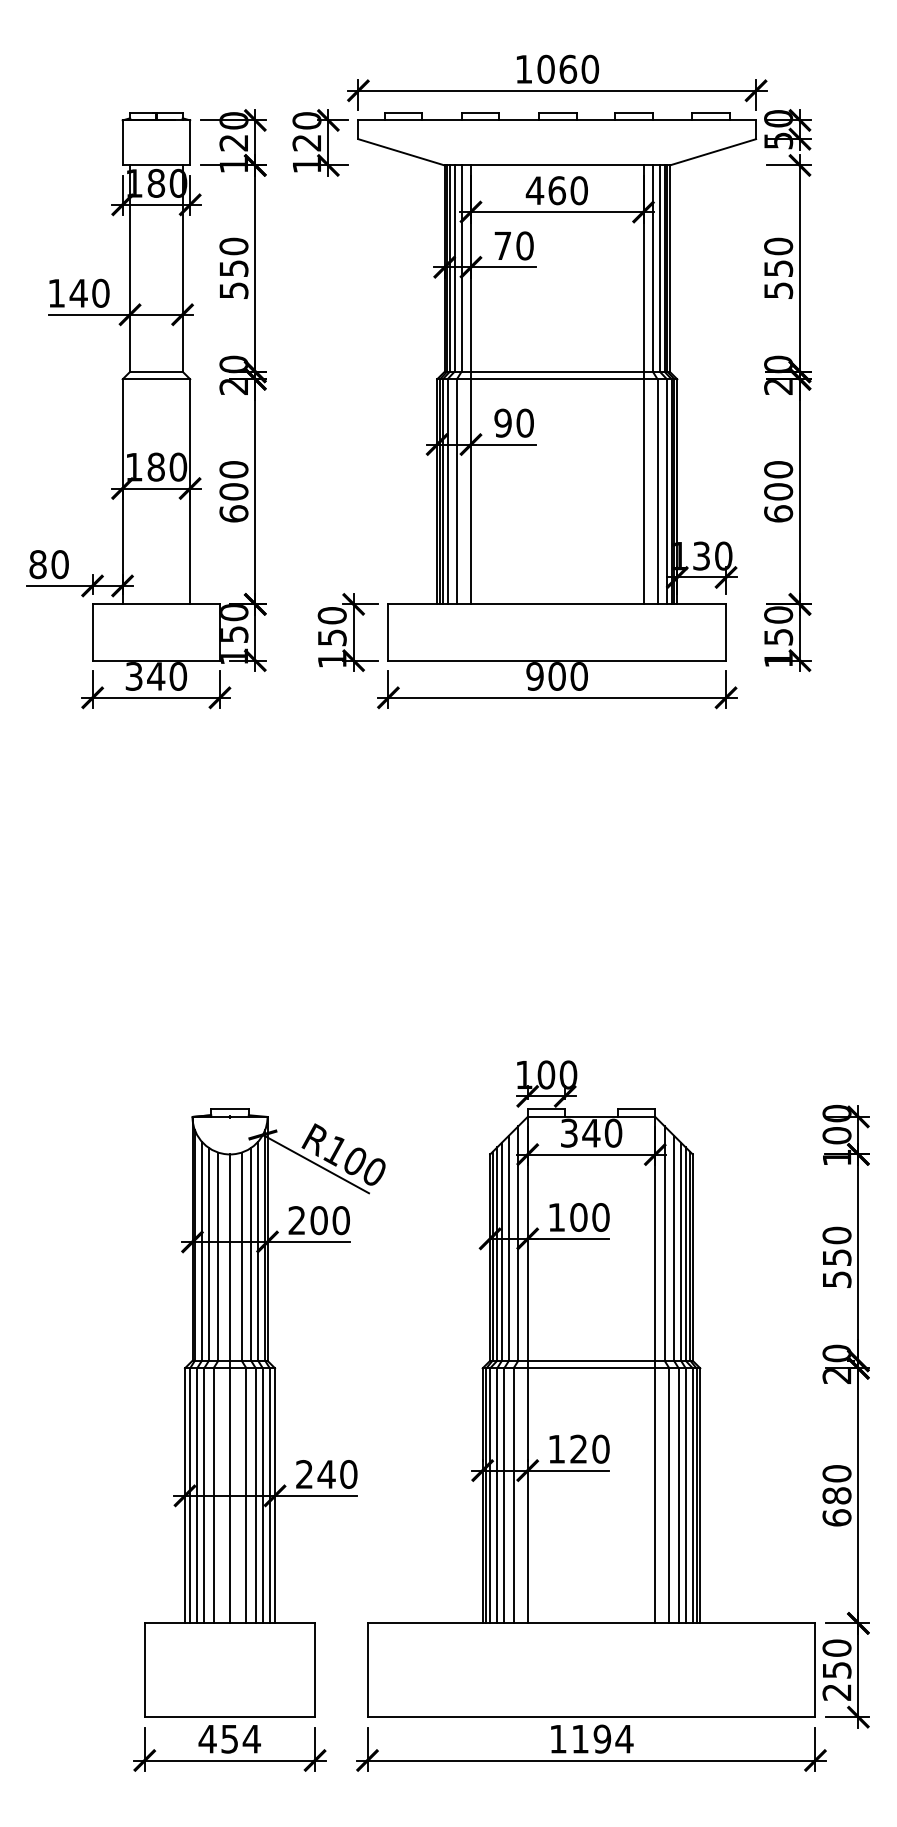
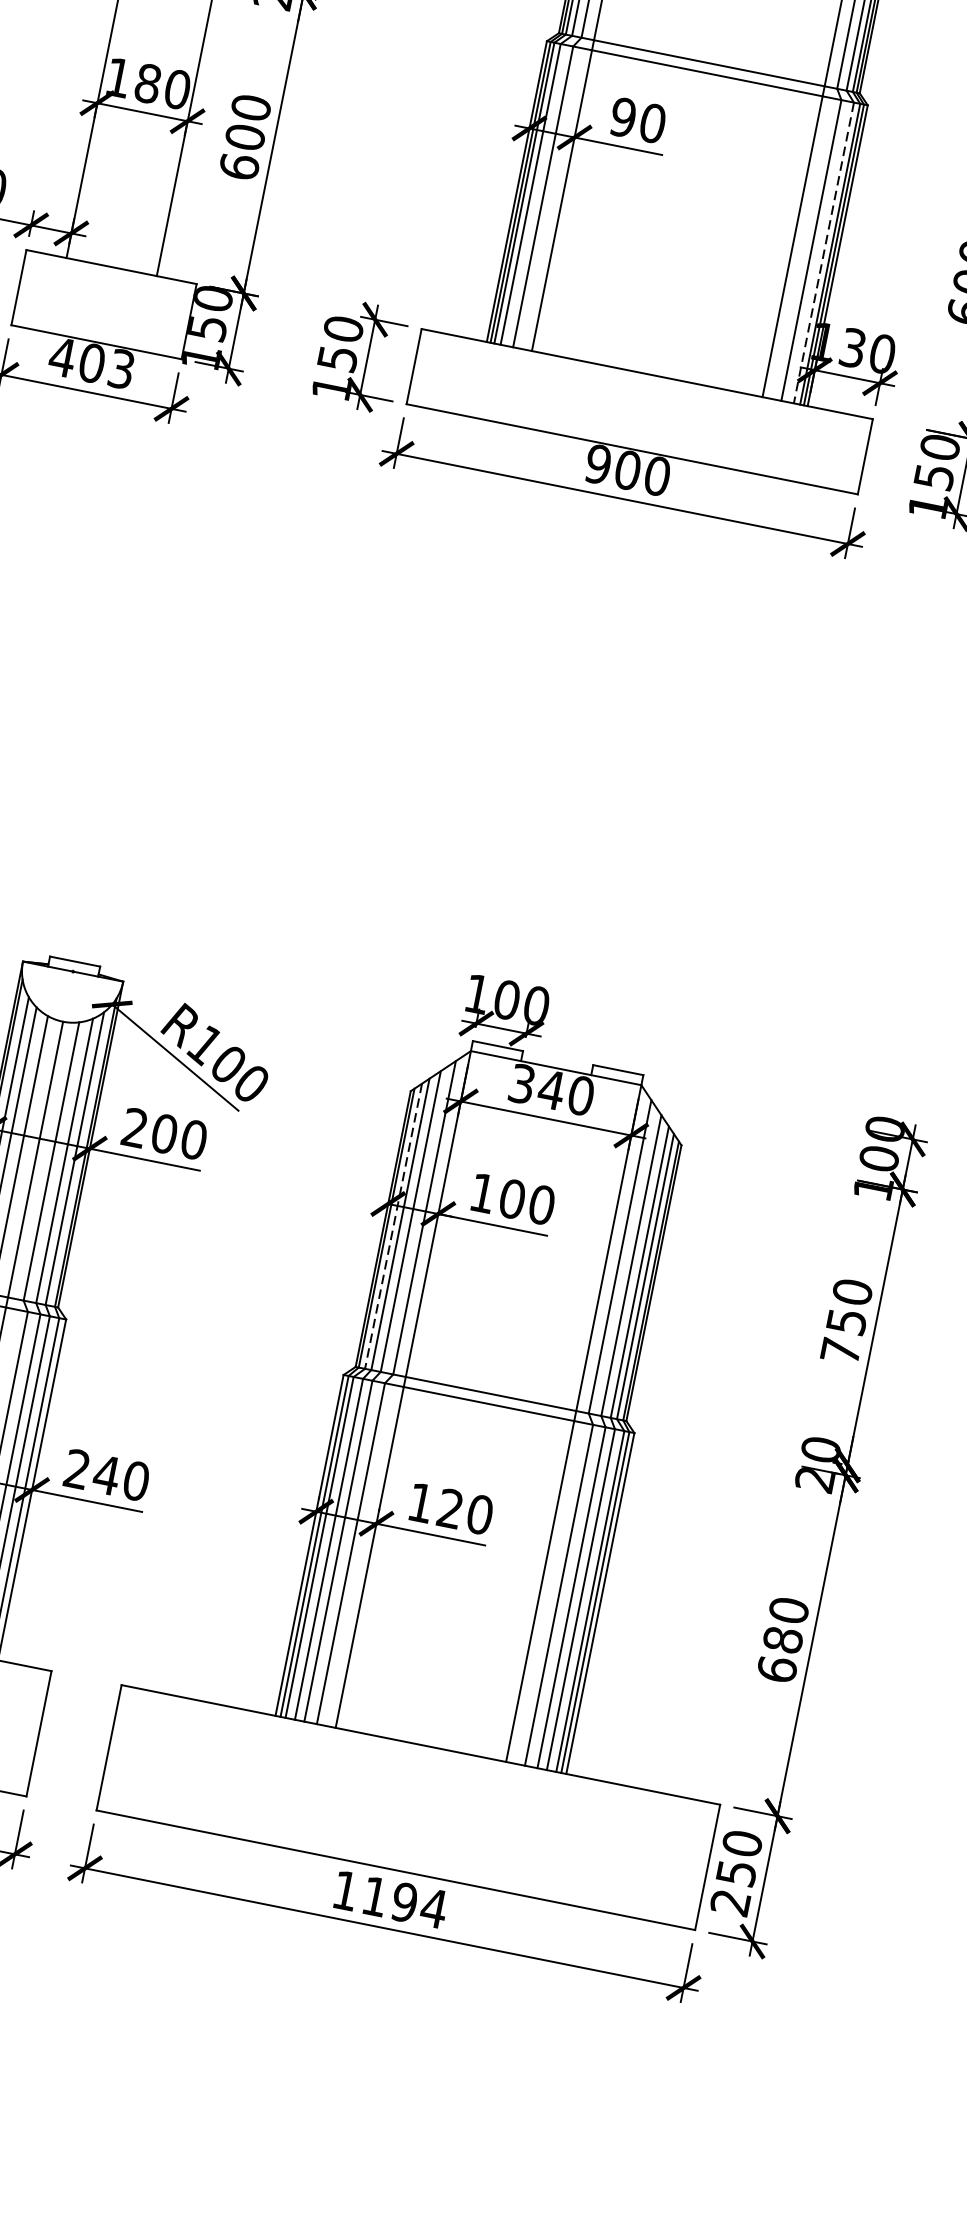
line: (666, 491) -> (823, 252), solid -> dashed
text: (155, 676) -> (91, 363), 340 -> 403
line: (497, 1254) -> (393, 1226), solid -> dashed
text: (837, 1279) -> (841, 1351), 550 -> 750

